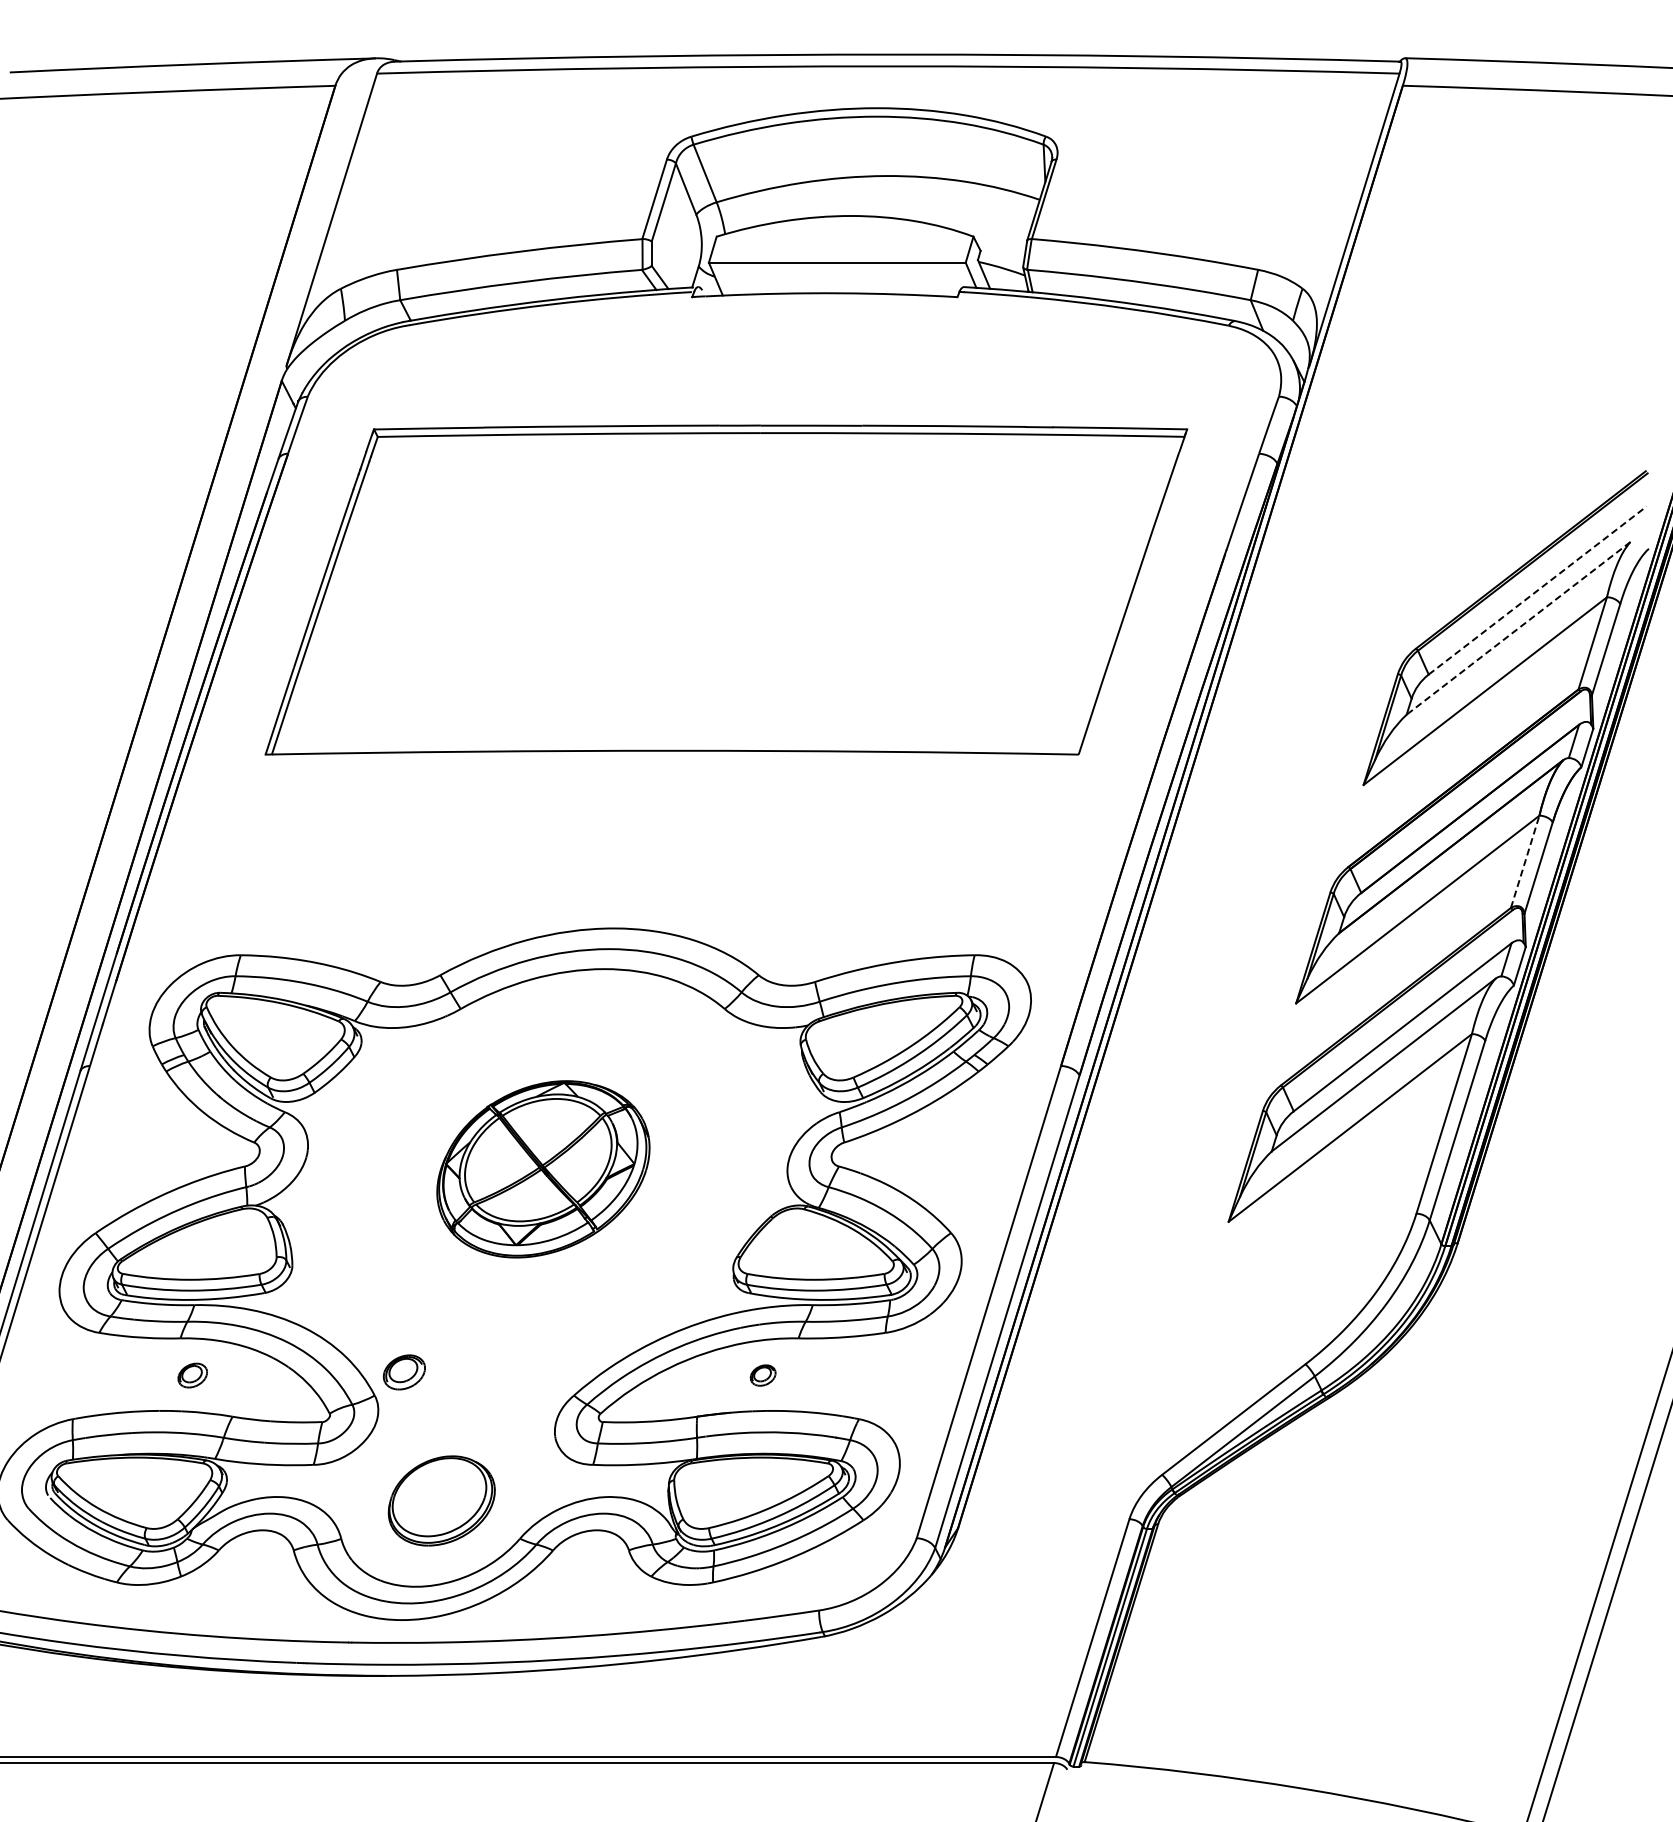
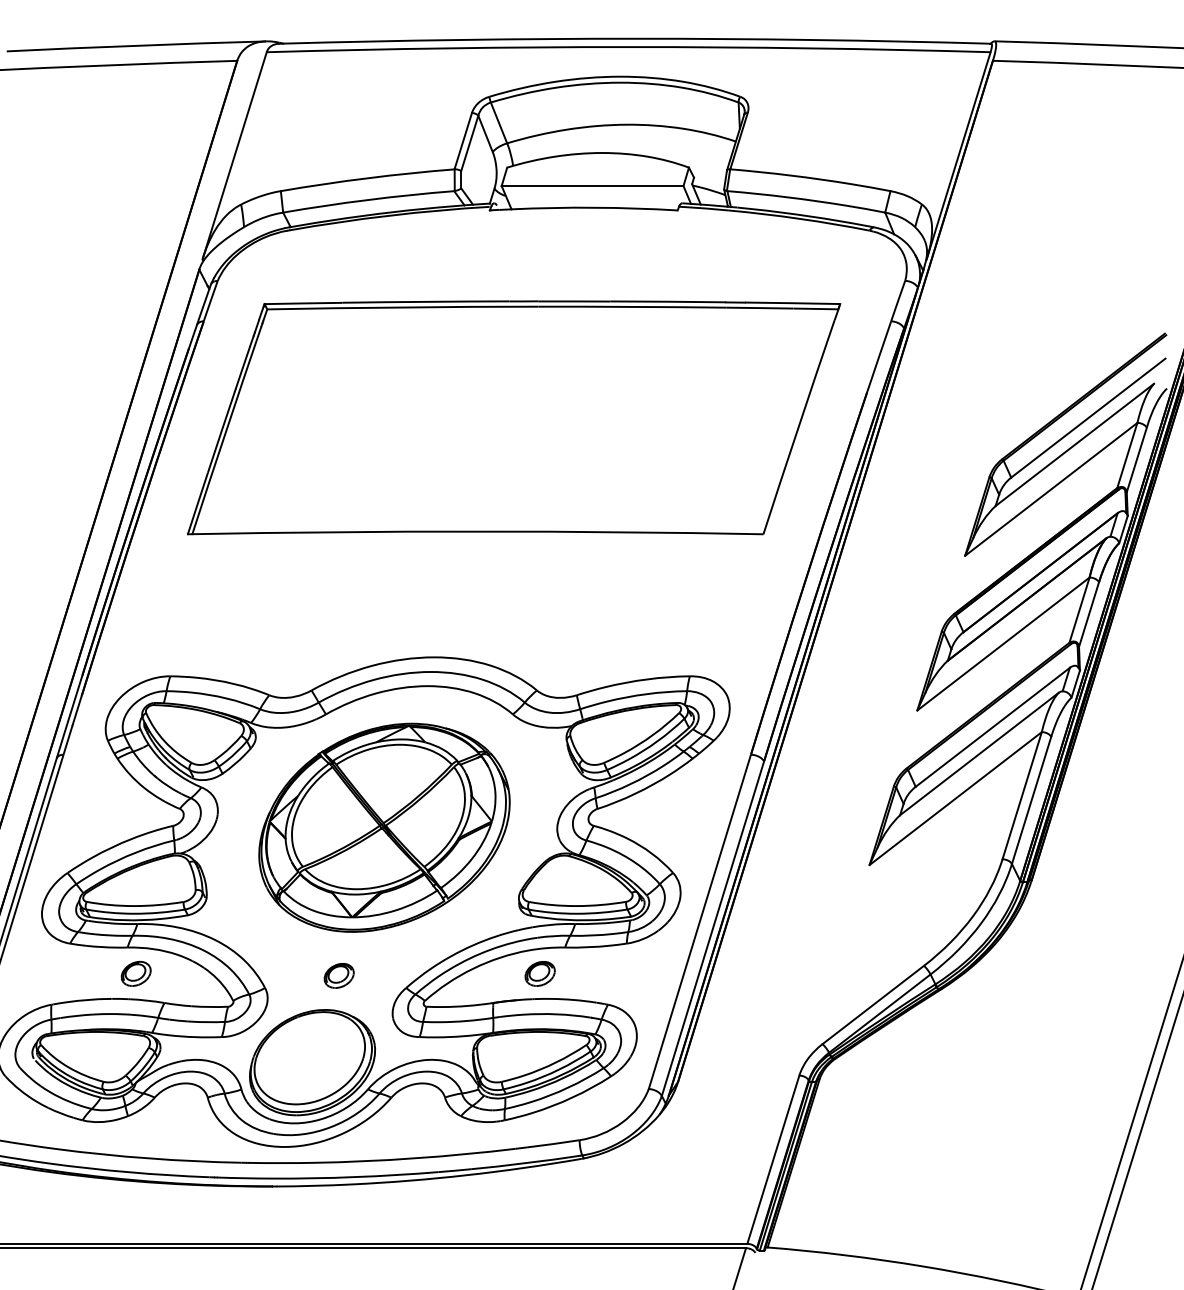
line: (1537, 590) -> (1088, 418), dashed -> solid
line: (1518, 628) -> (1074, 445), dashed -> solid
line: (1525, 861) -> (1079, 609), dashed -> solid
part: (543, 1169) -> (384, 827), size x1.67
part: (403, 1372) -> (338, 975), moved
part: (192, 1375) -> (136, 973), size x1.43
part: (762, 1375) -> (539, 973), size x1.67
part: (441, 1500) -> (312, 1062), size x1.67

